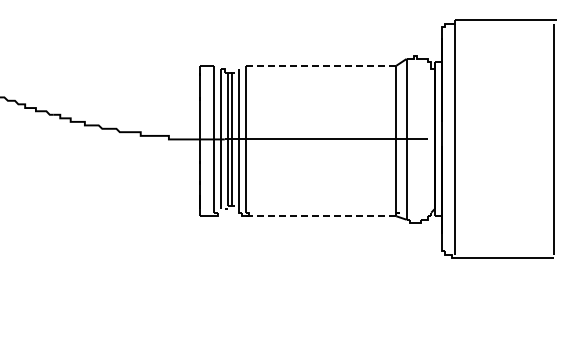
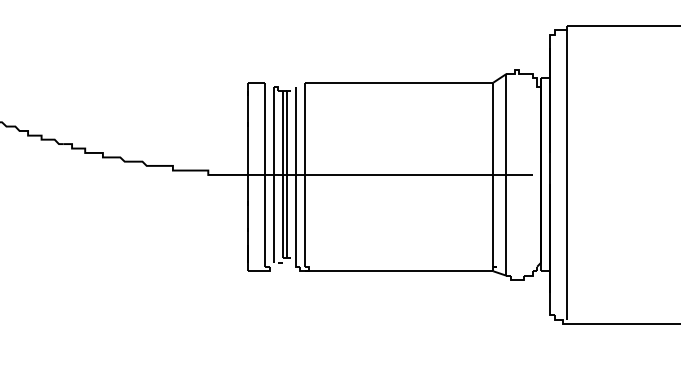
line: (320, 65) -> (398, 82), dashed -> solid
line: (321, 216) -> (399, 271), dashed -> solid

